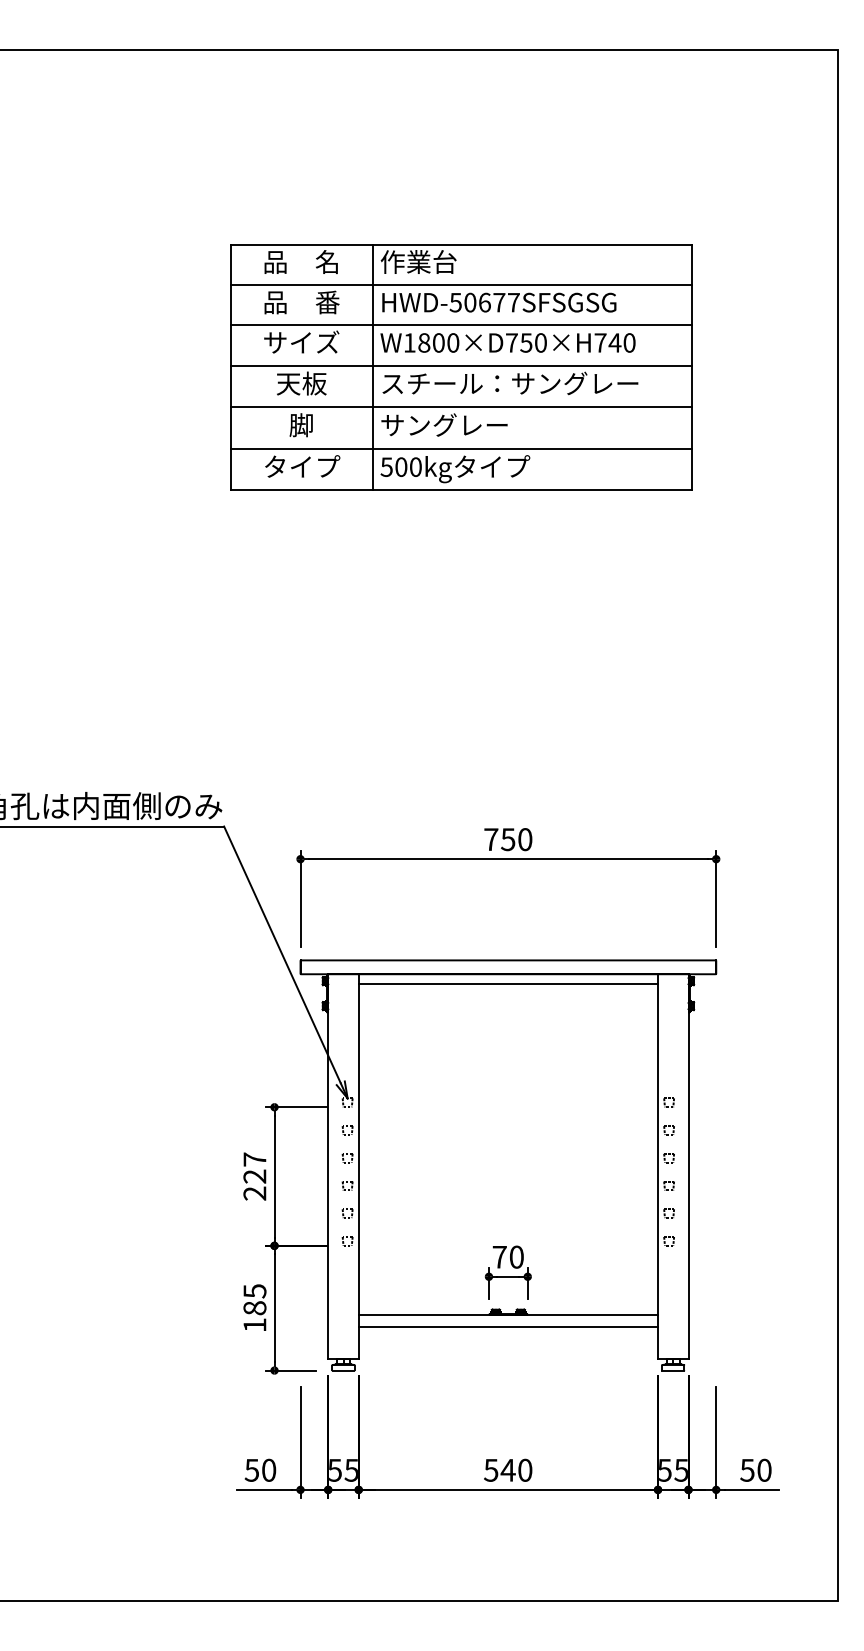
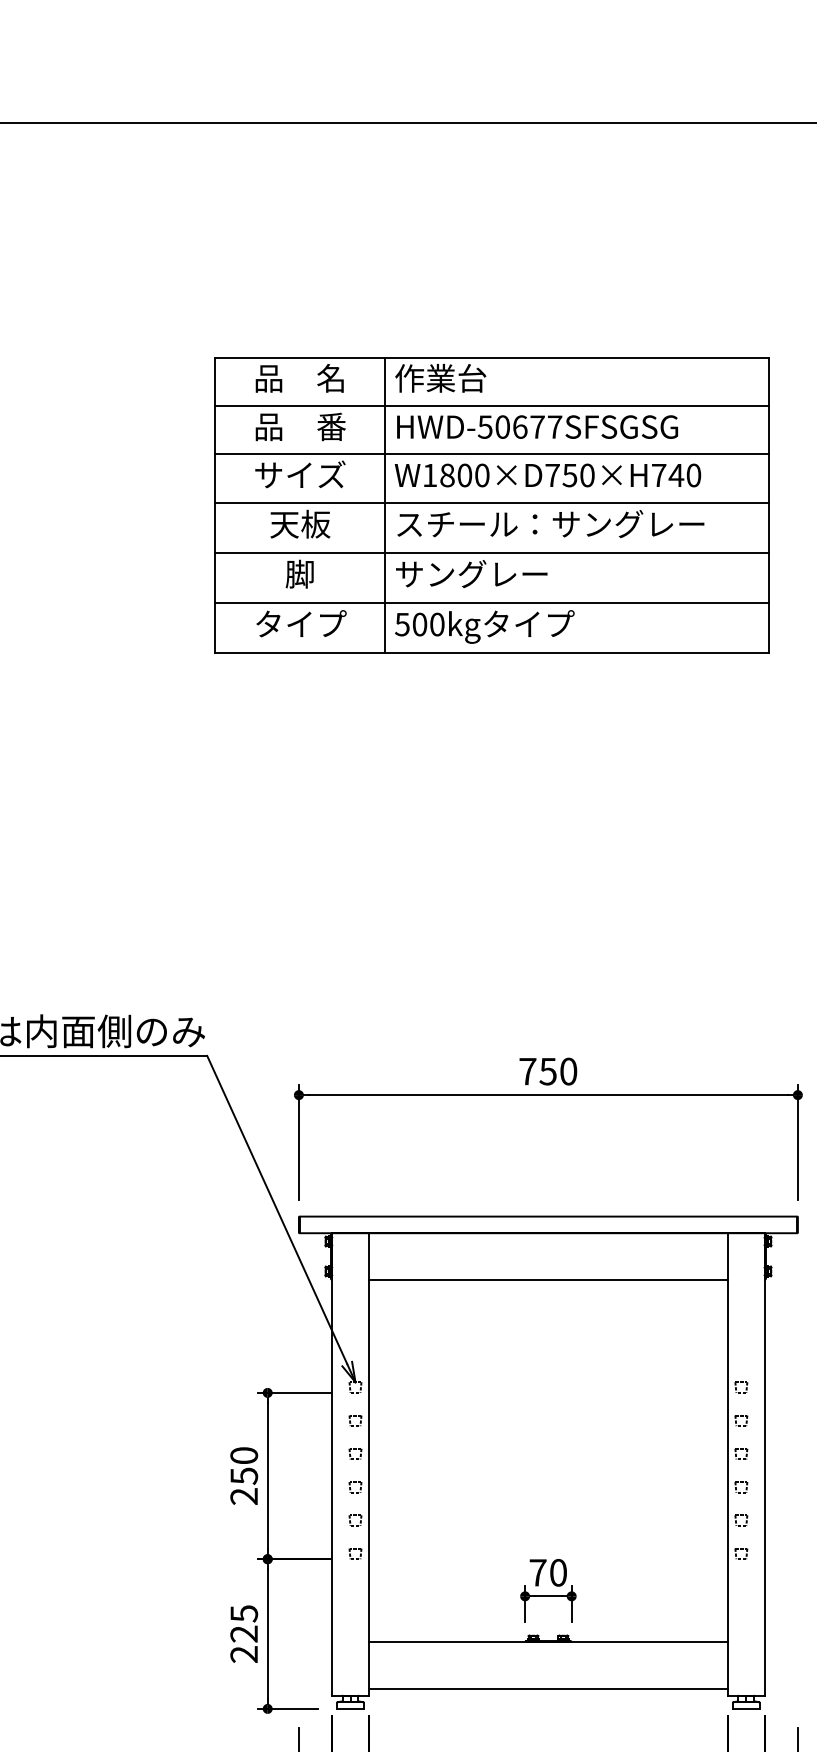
line: (508, 984) -> (548, 1280), moved
text: (254, 1167) -> (243, 1465), 227 -> 250
text: (254, 1316) -> (243, 1644), 185 -> 225
line: (508, 1326) -> (548, 1688), moved

